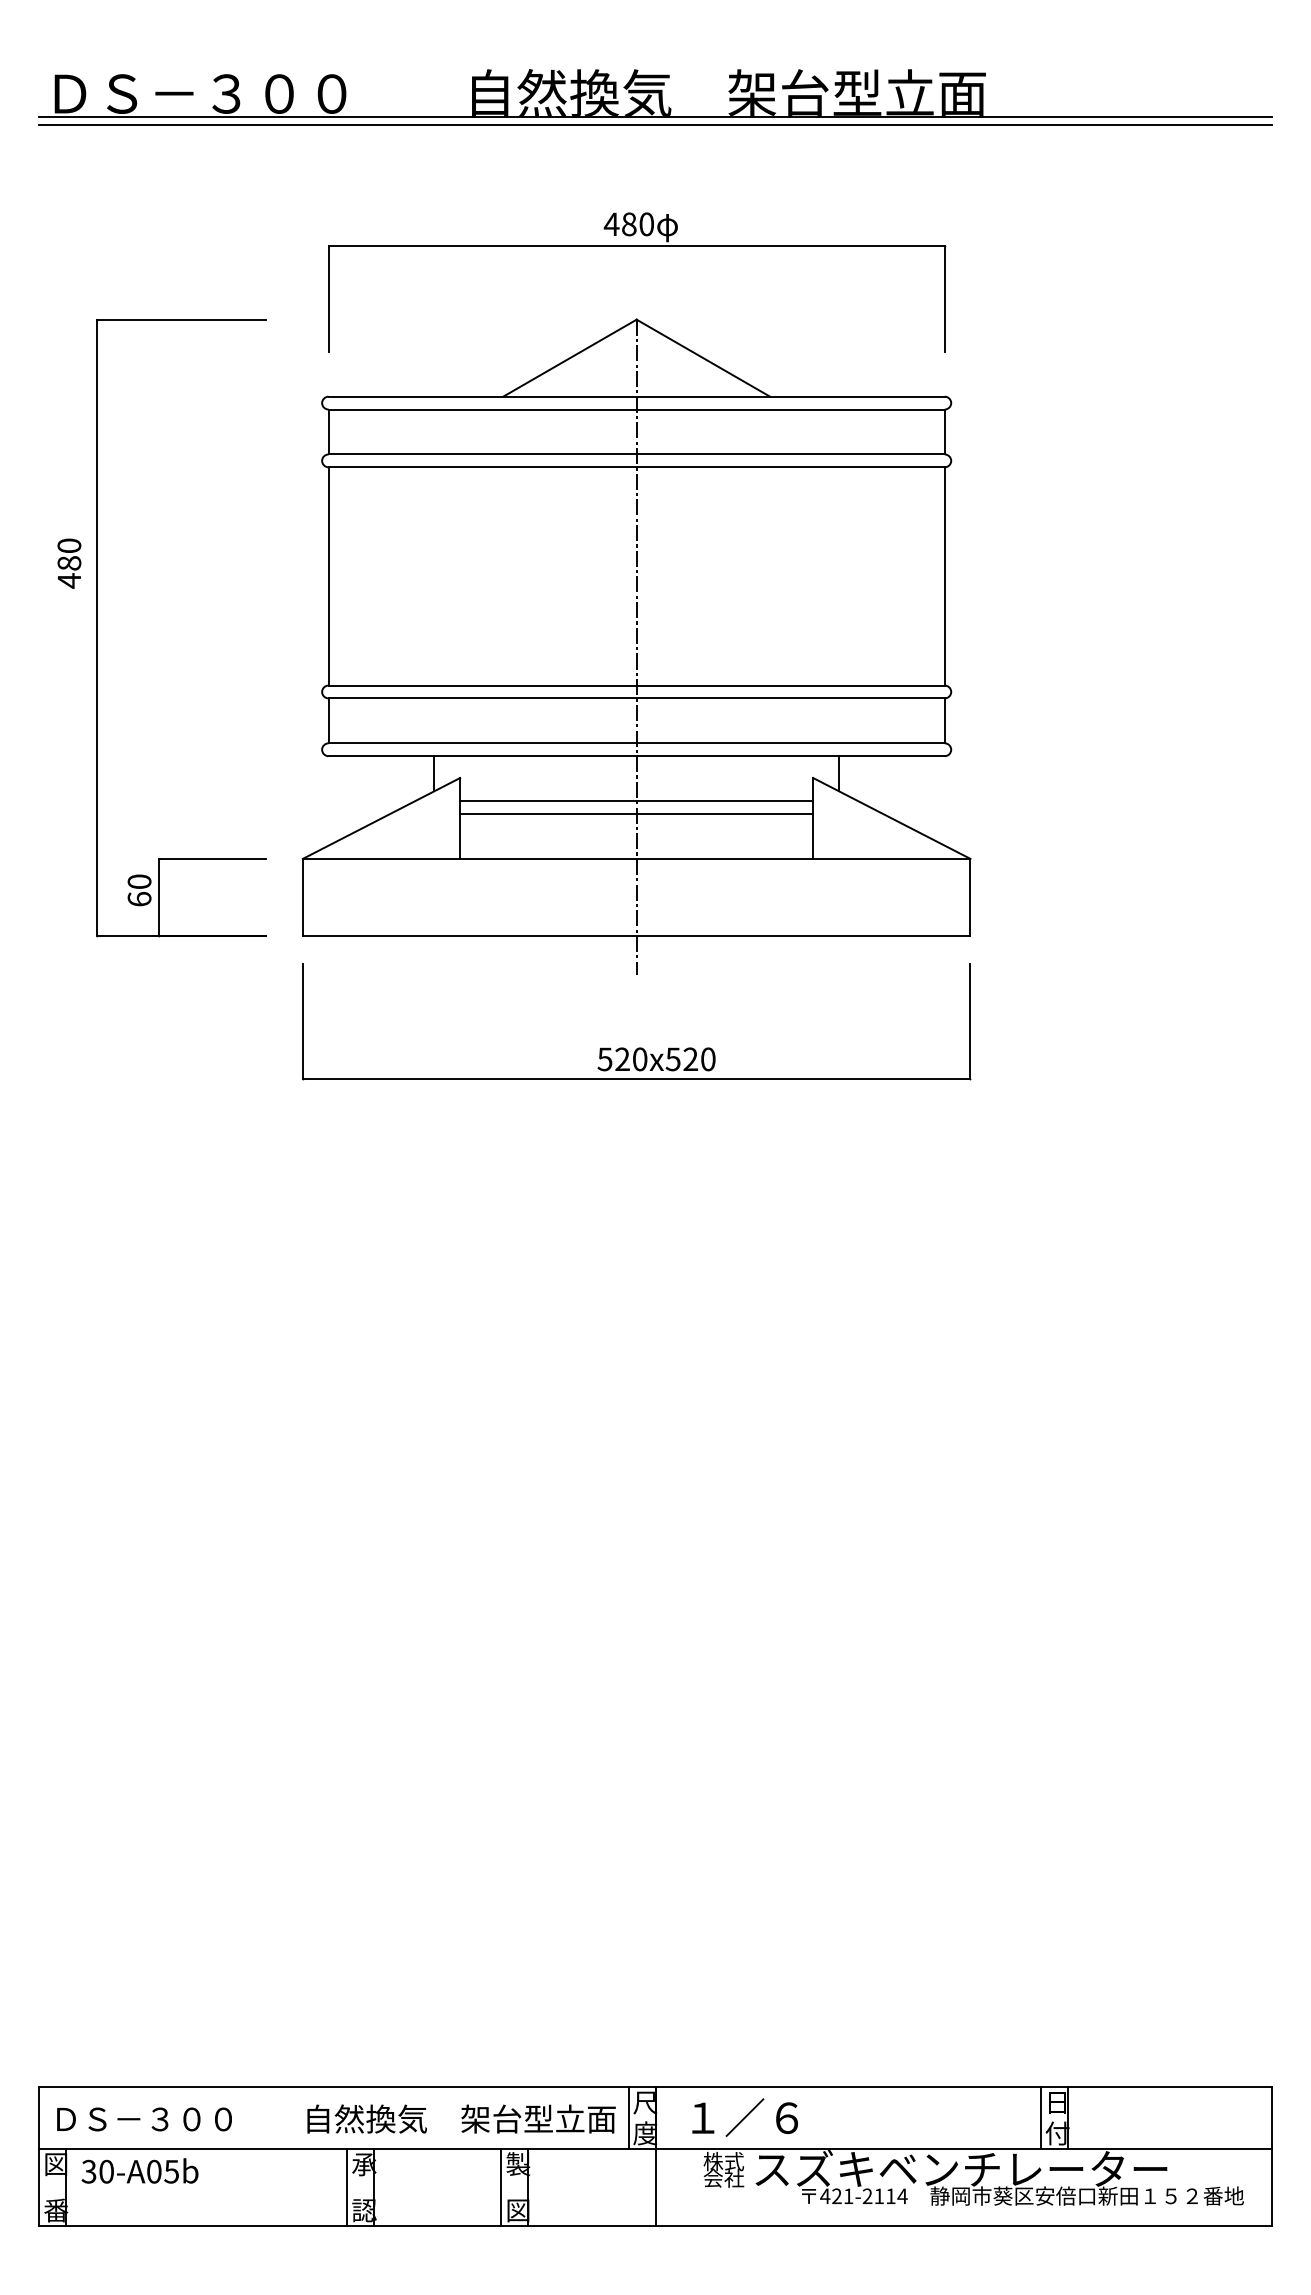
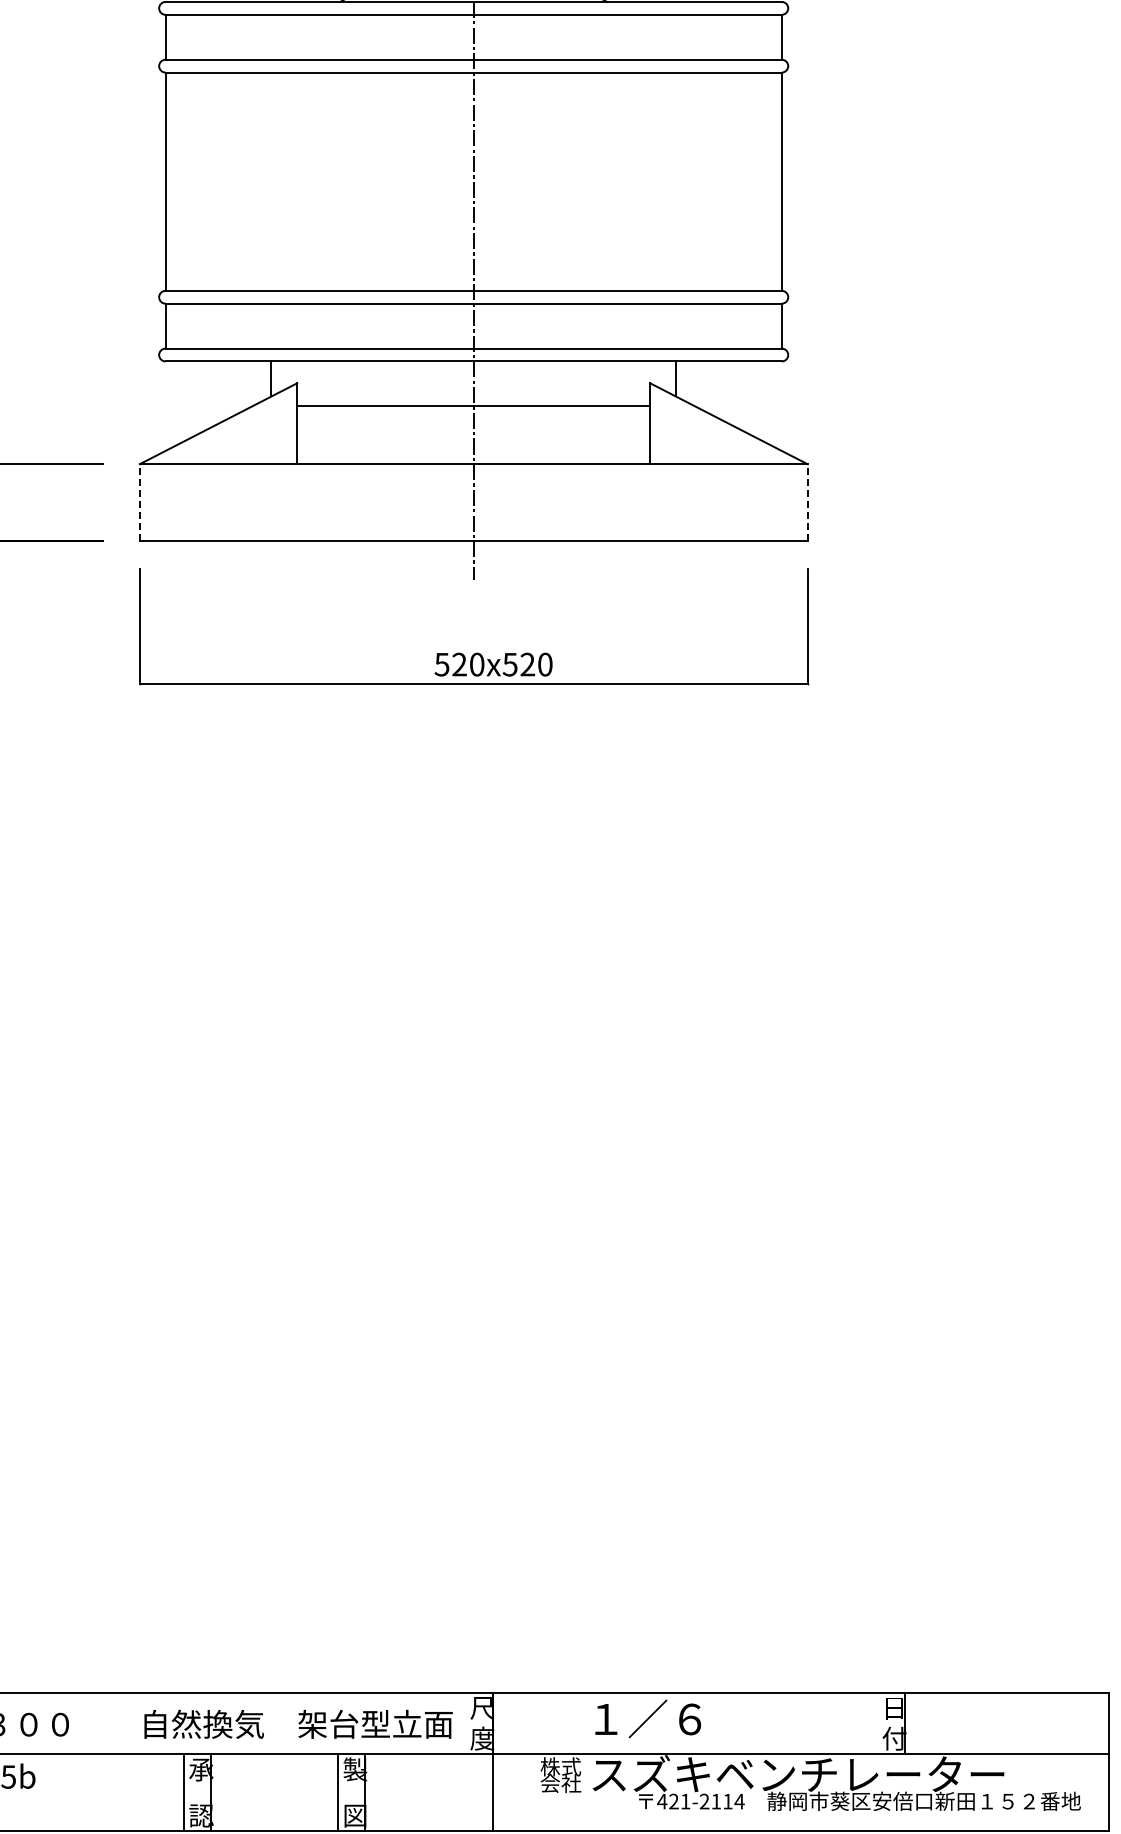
line: (636, 813) -> (473, 418), removed
line: (302, 897) -> (139, 502), solid -> dashed
line: (970, 897) -> (807, 502), solid -> dashed
text: (744, 2117) -> (647, 1718), moved
line: (628, 2118) -> (465, 1723), removed
line: (1040, 2118) -> (877, 1723), removed

